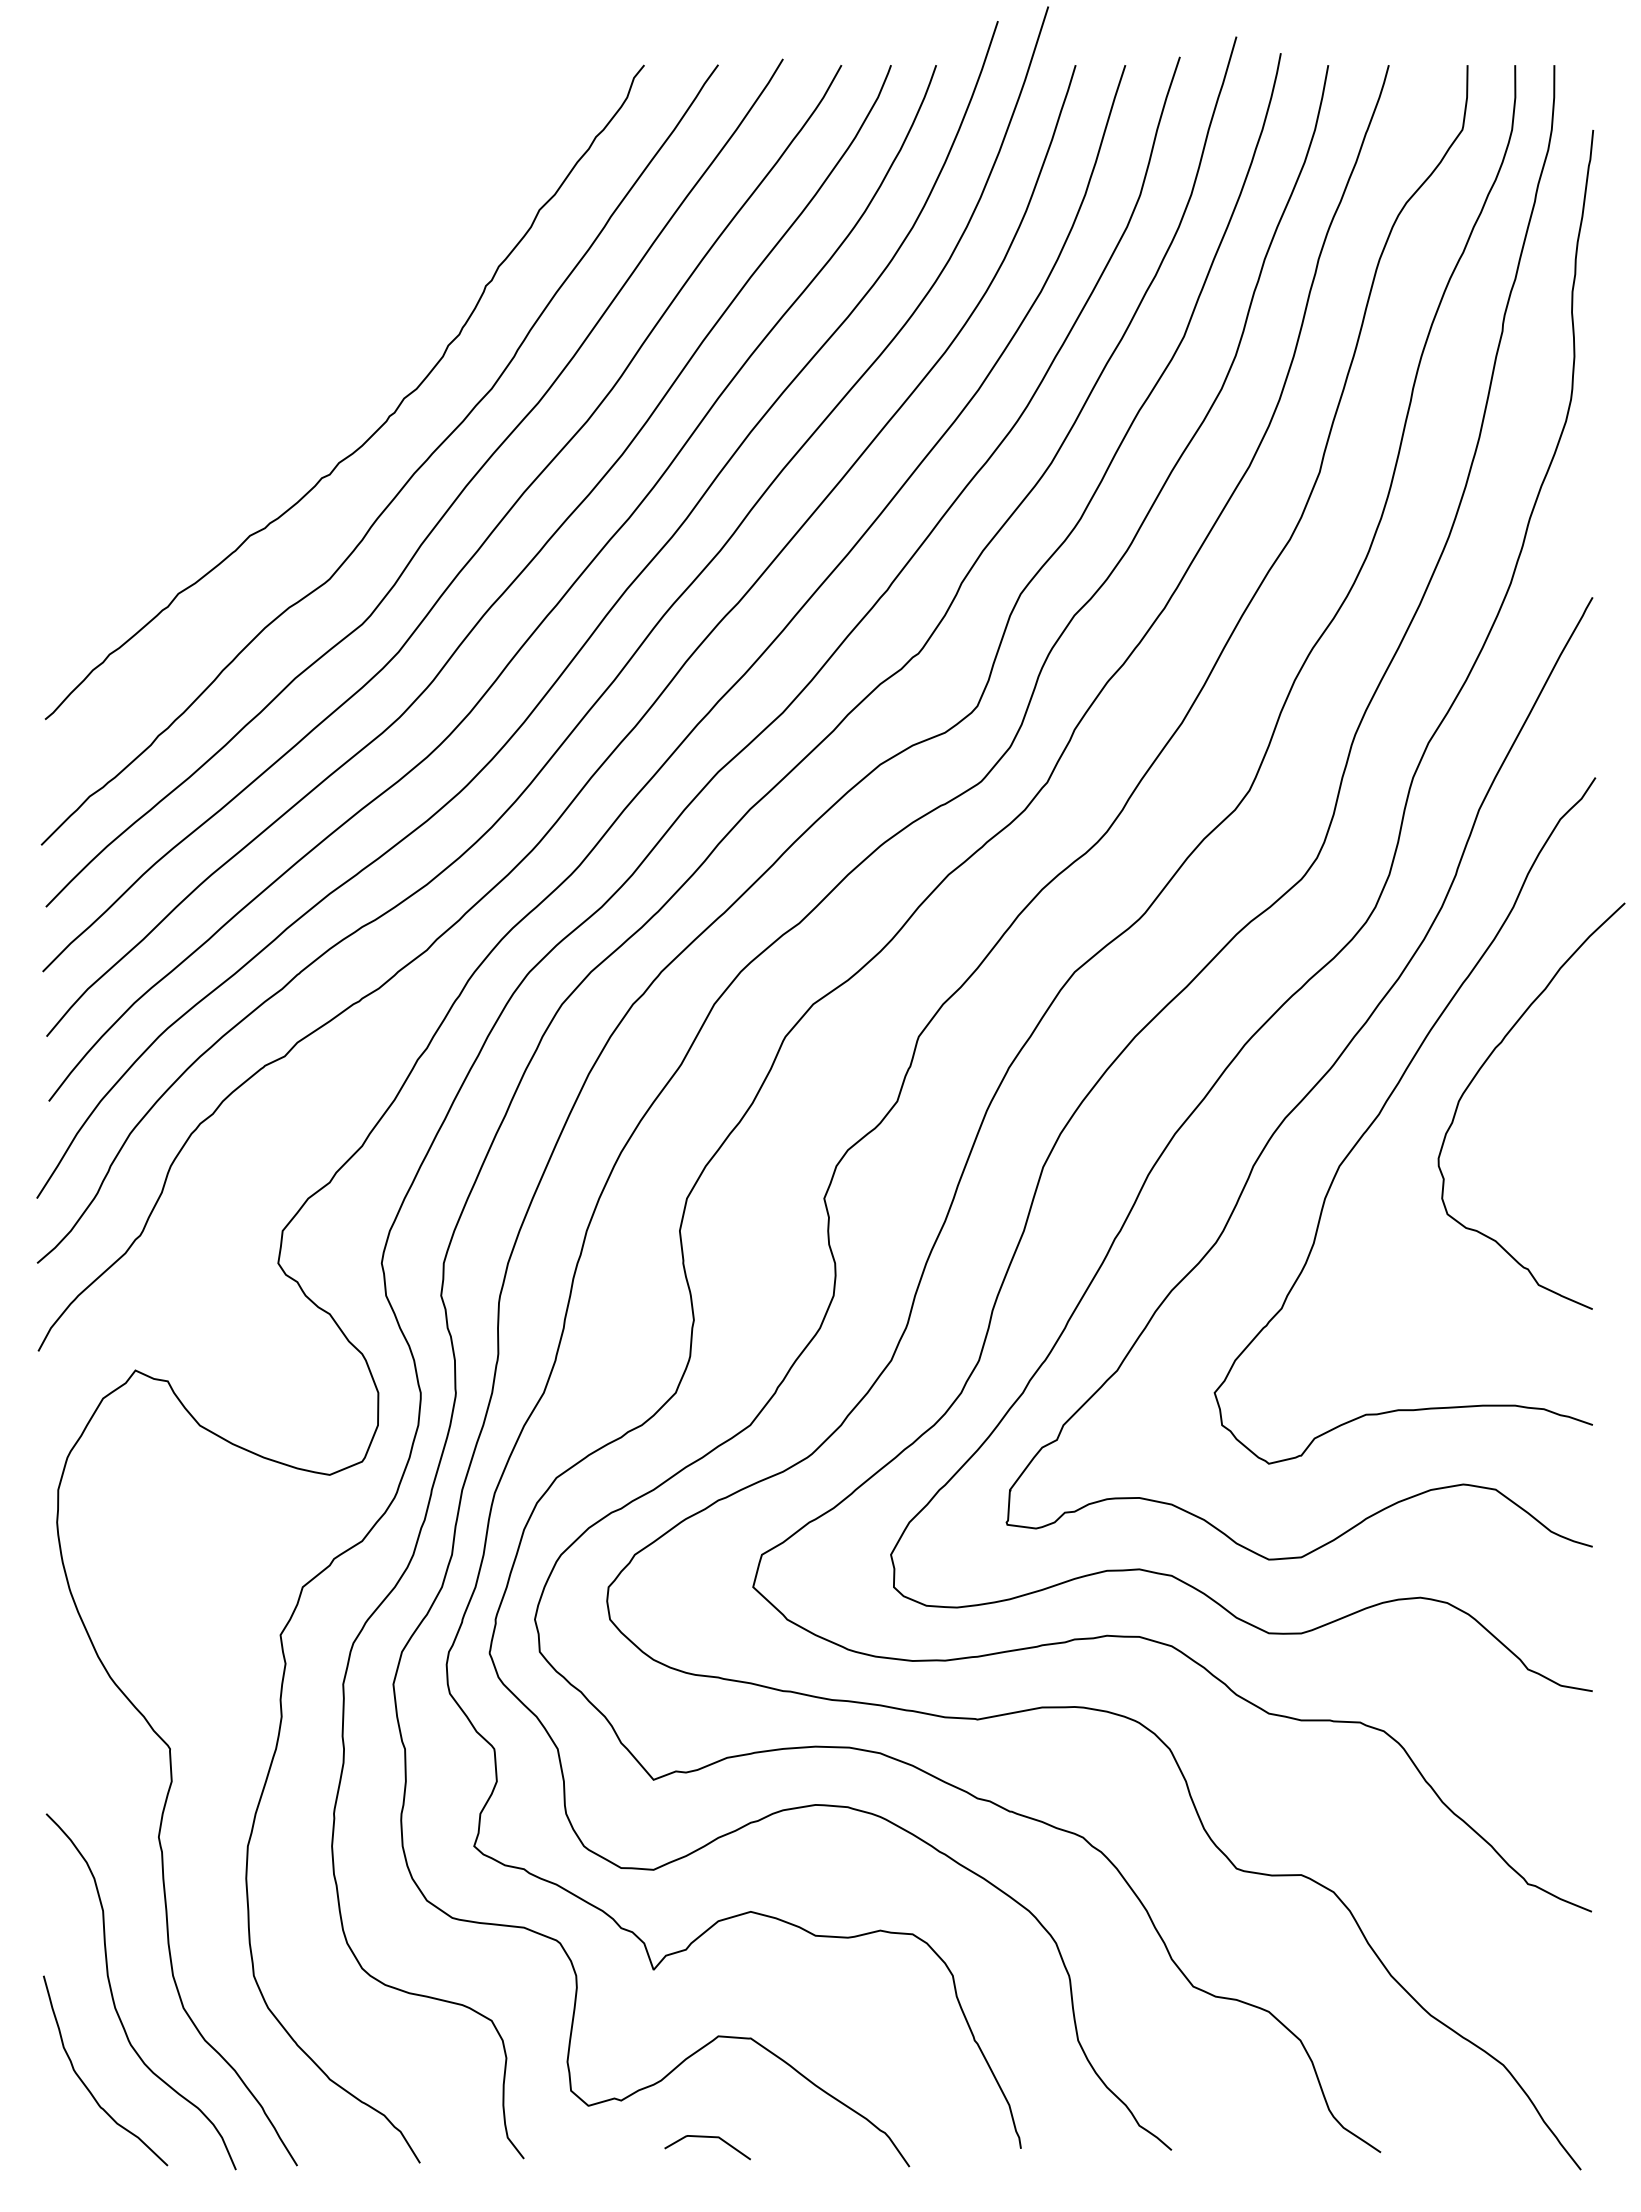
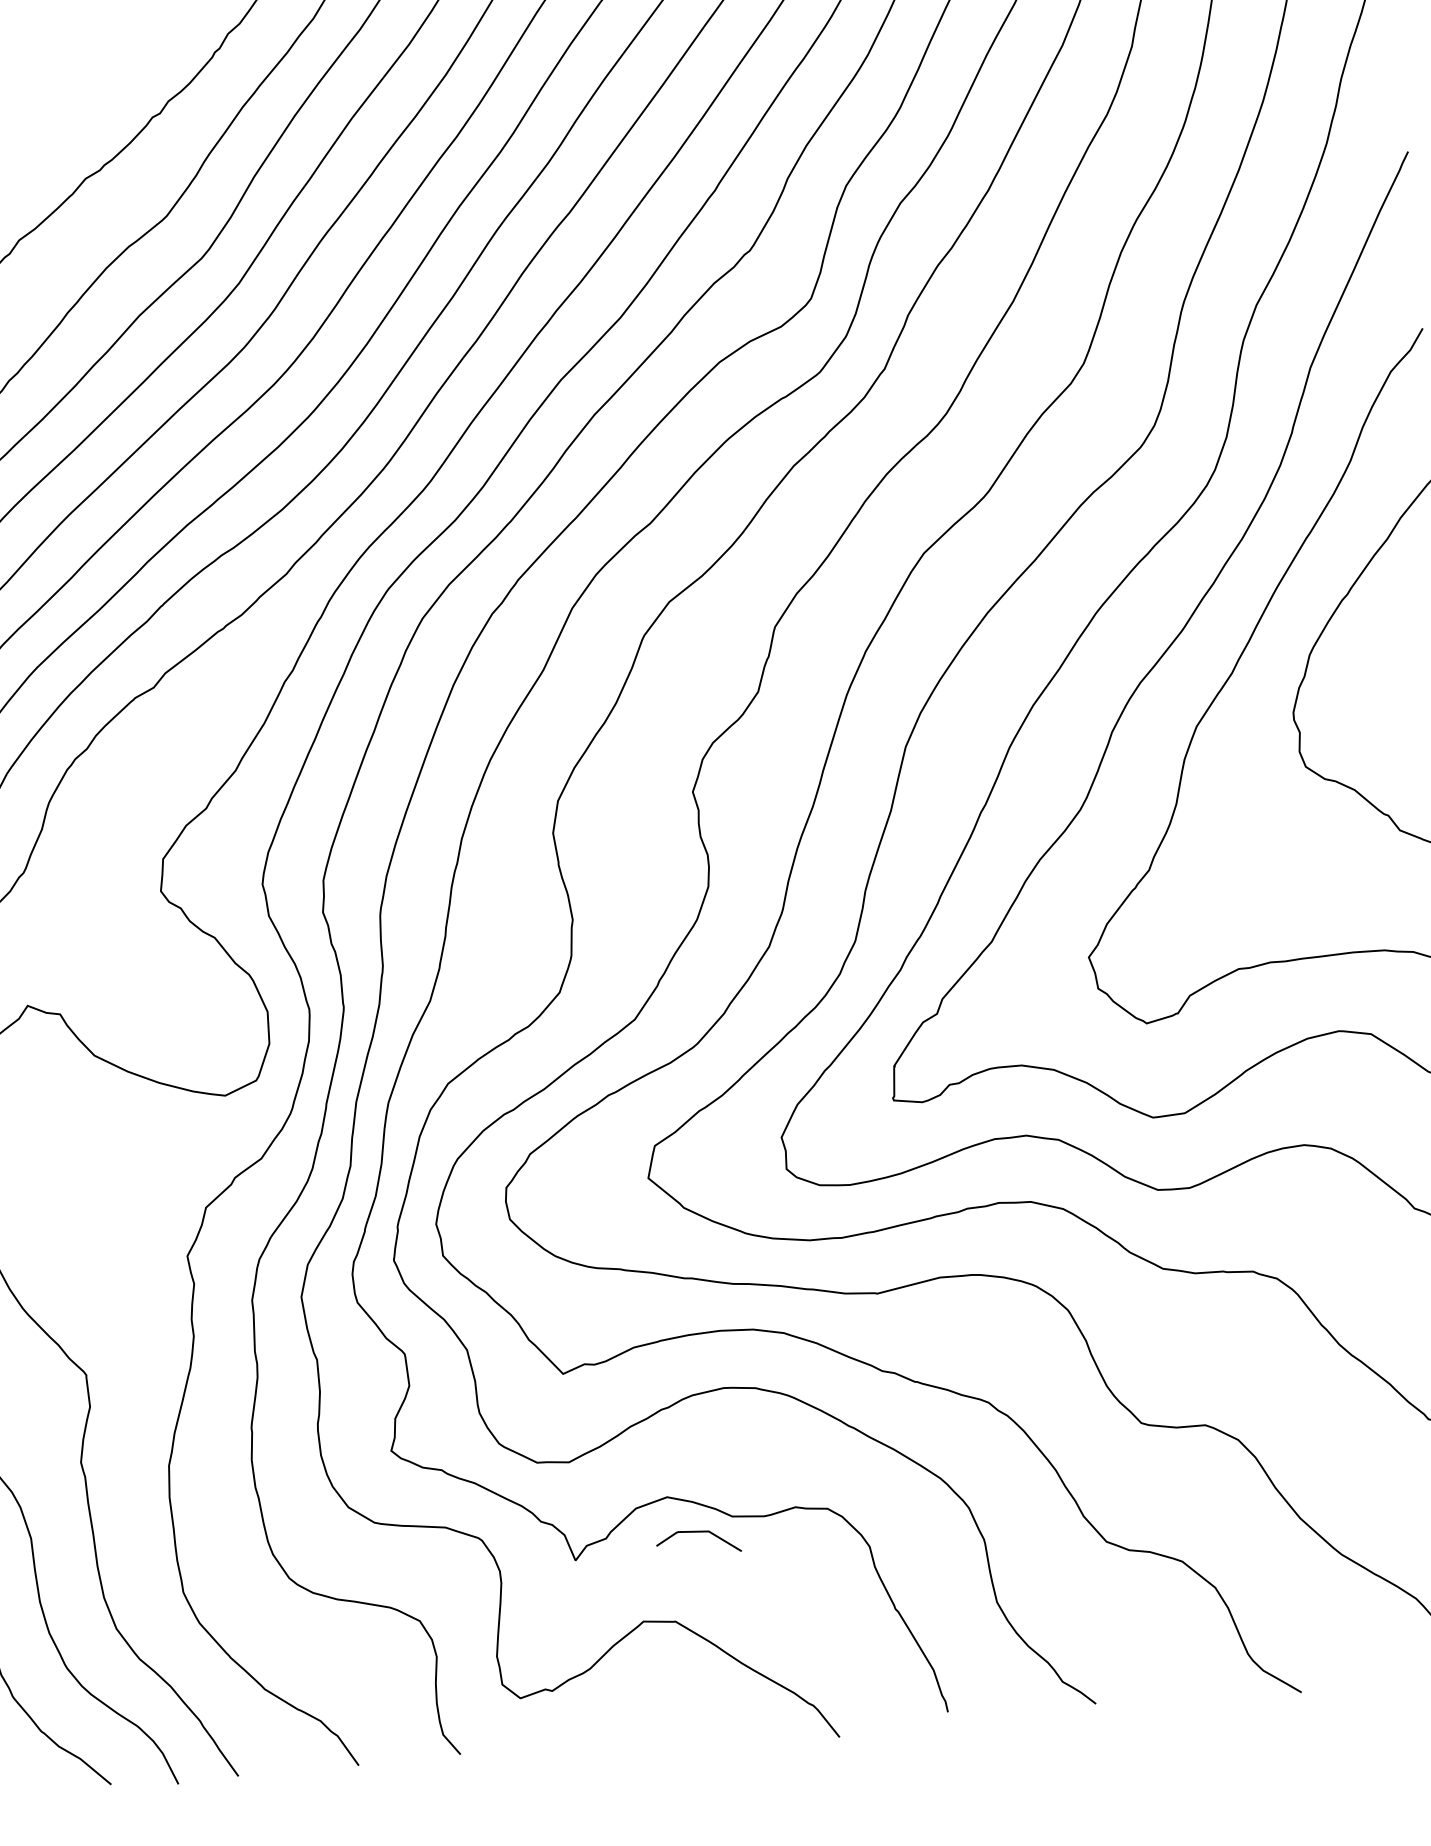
line: (707, 2137) -> (697, 1532), moved

